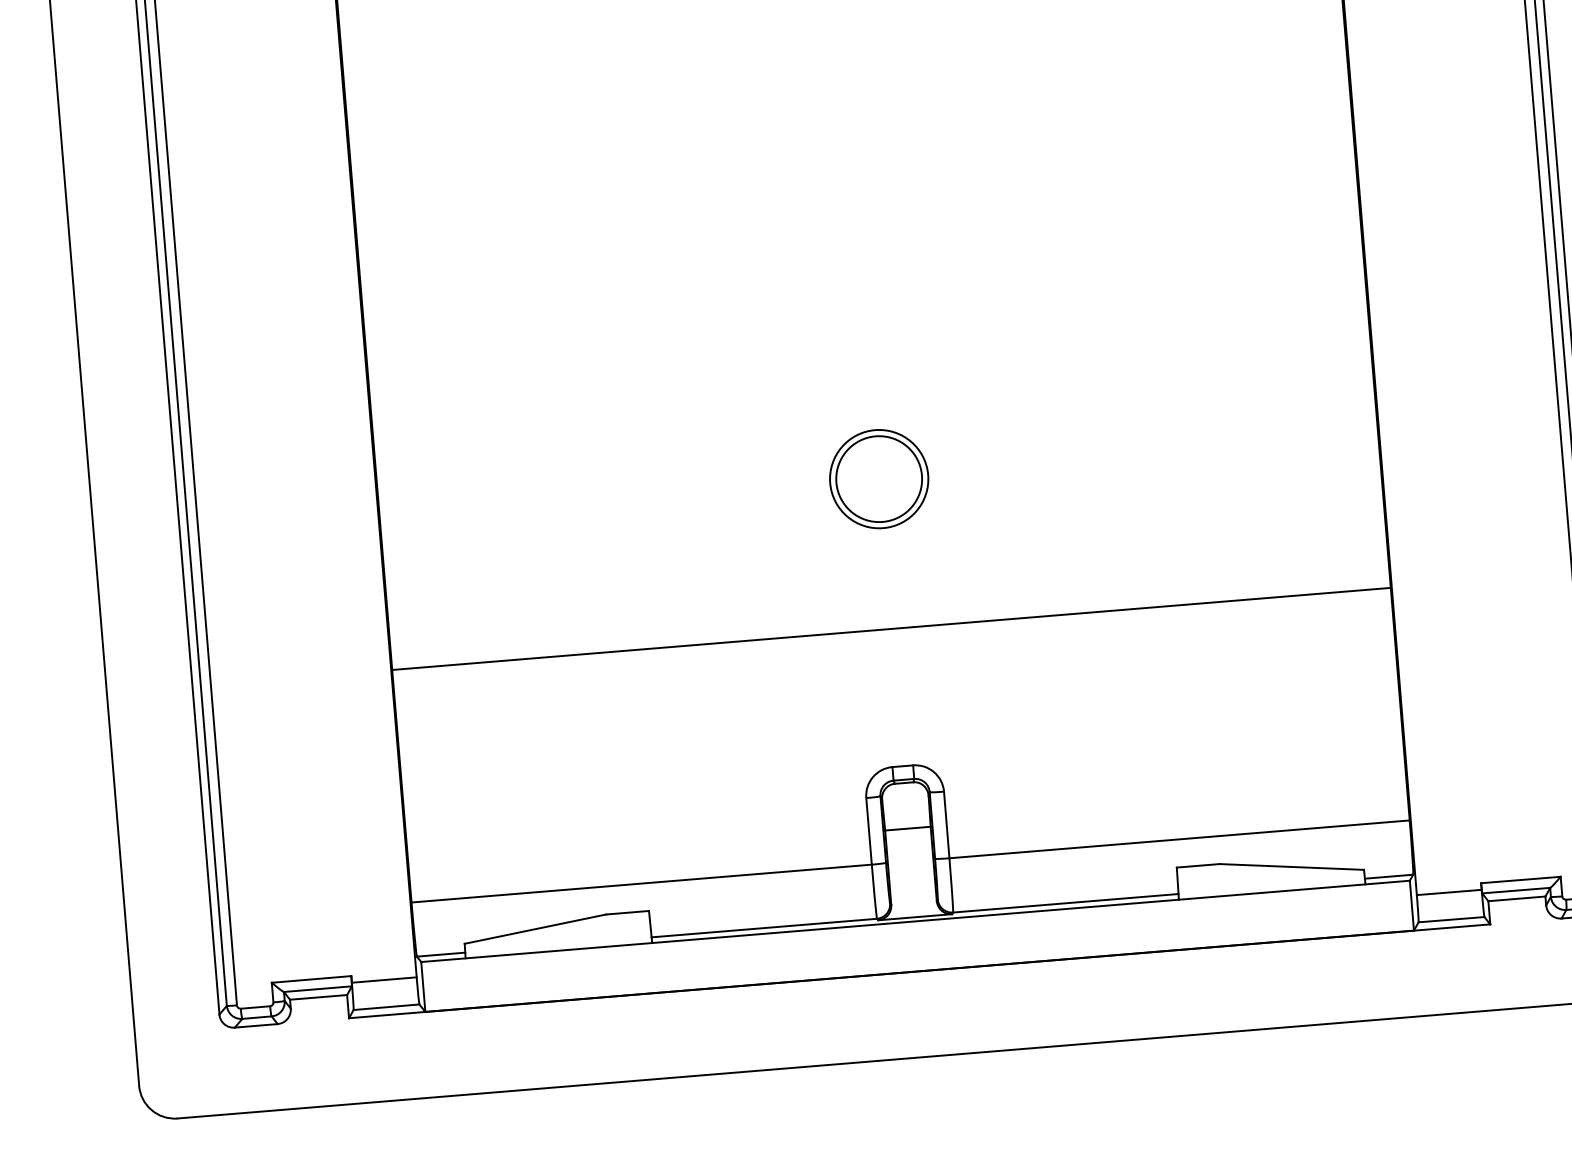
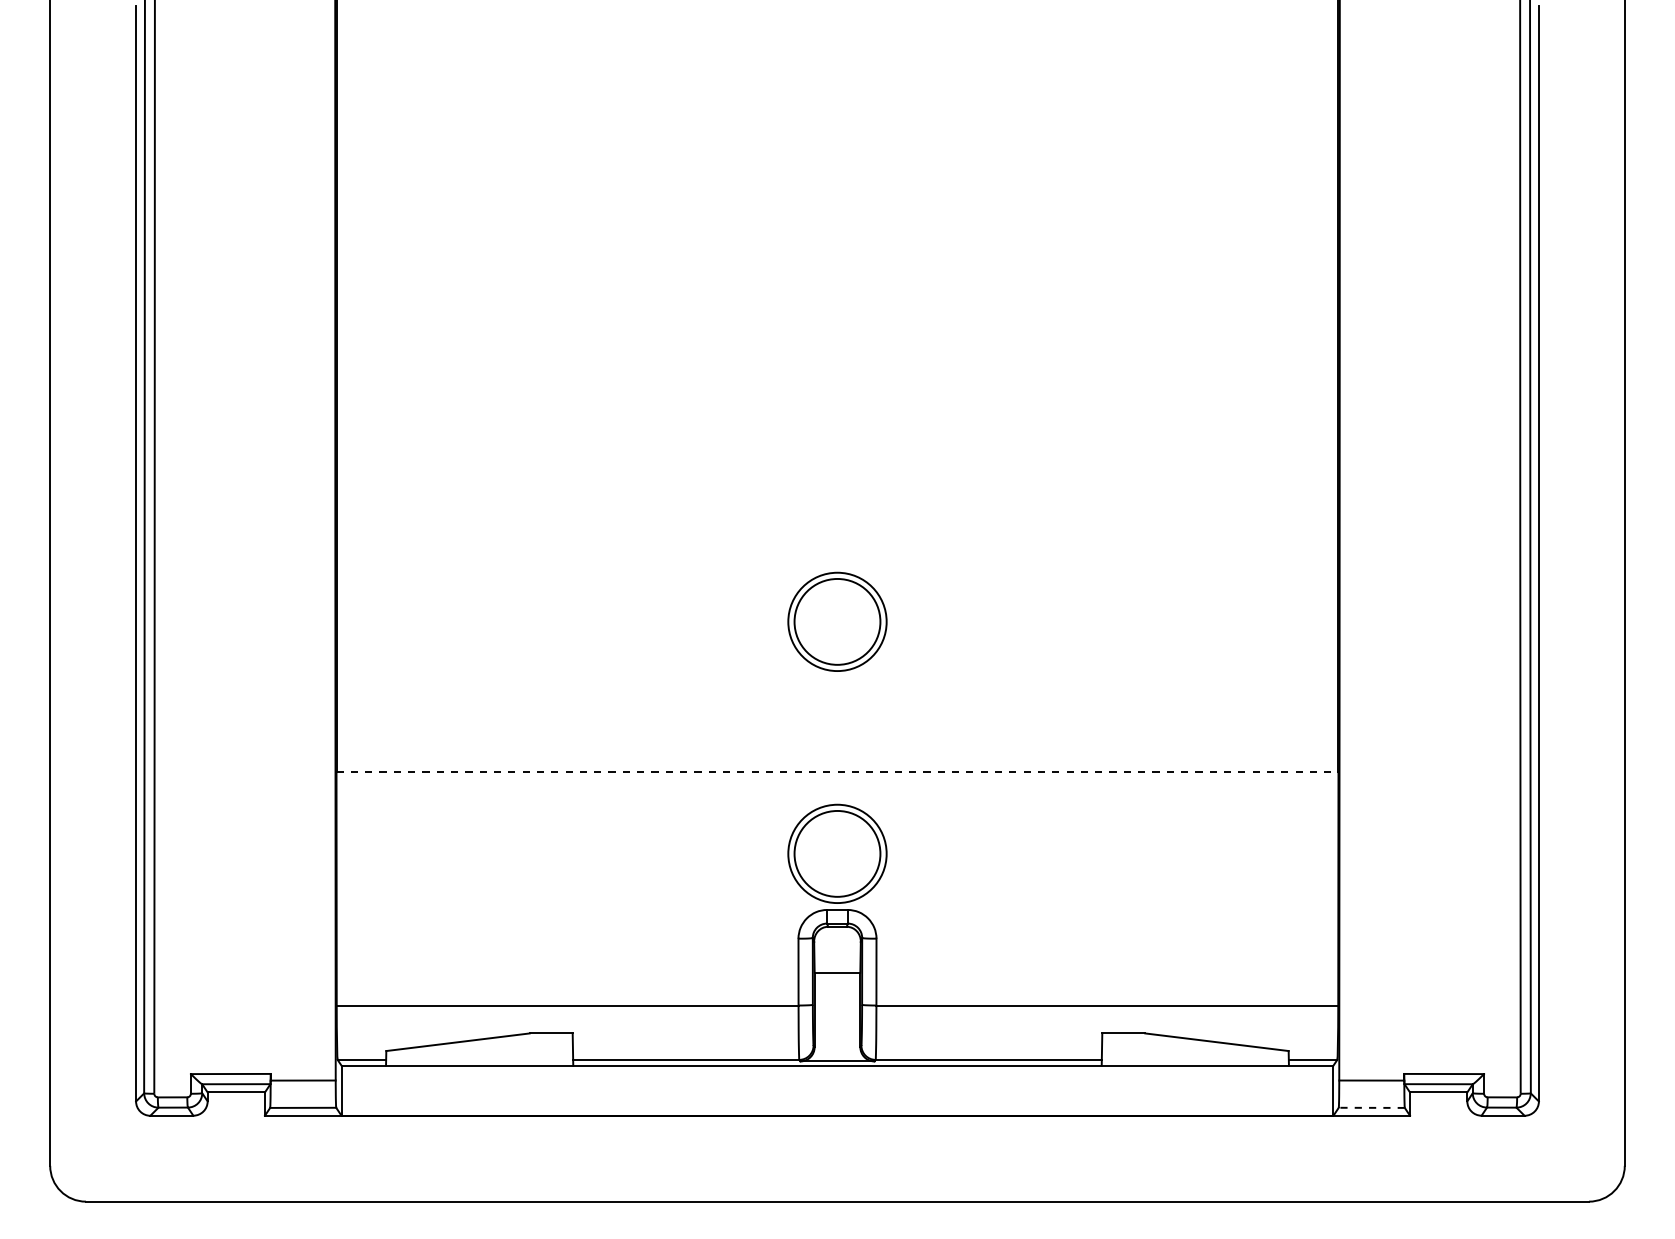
line: (891, 629) -> (837, 772), solid -> dashed
part: (898, 709) -> (837, 853), added
line: (1451, 919) -> (1371, 1107), solid -> dashed

